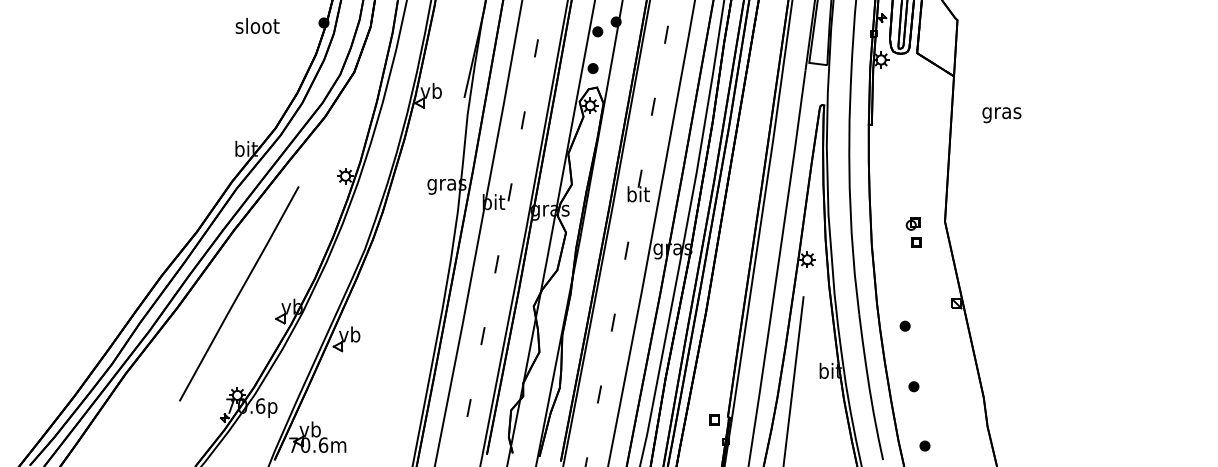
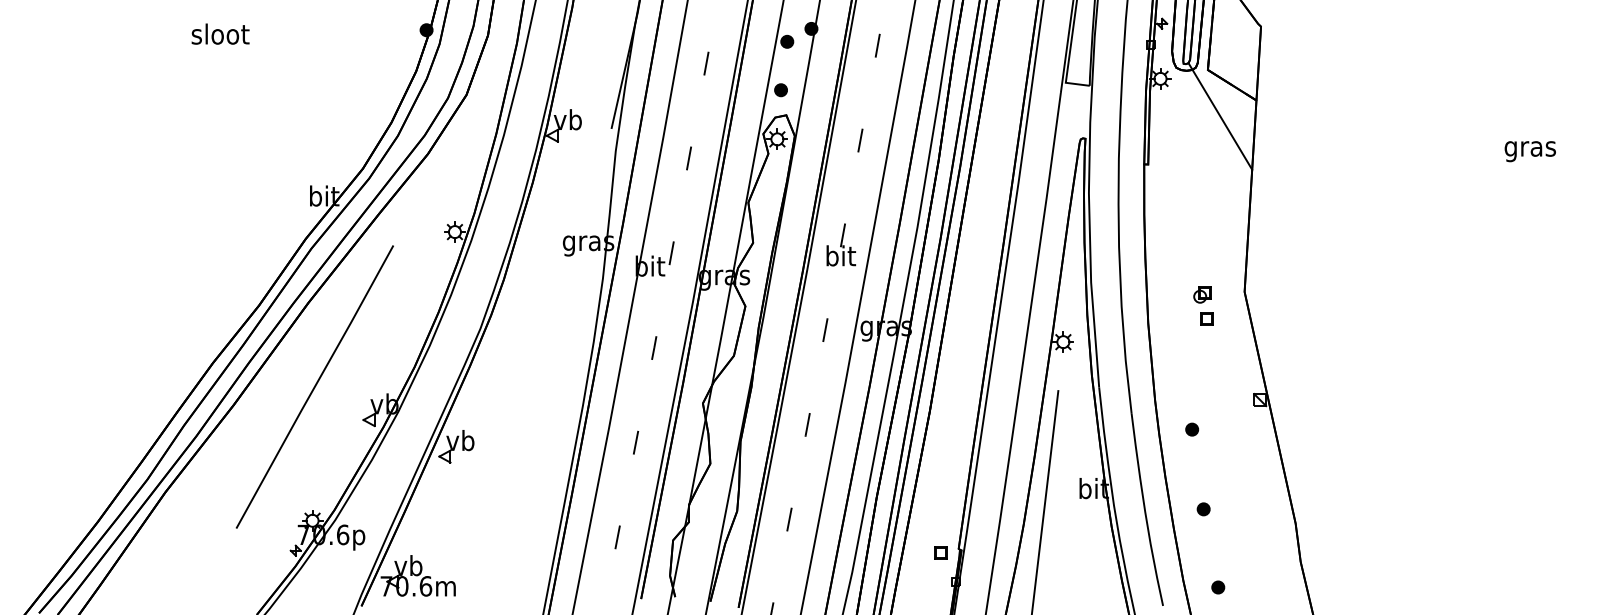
text: (257, 25) -> (220, 33), moved
line: (926, 88) -> (1220, 116), added
text: (1001, 115) -> (1529, 152), moved

